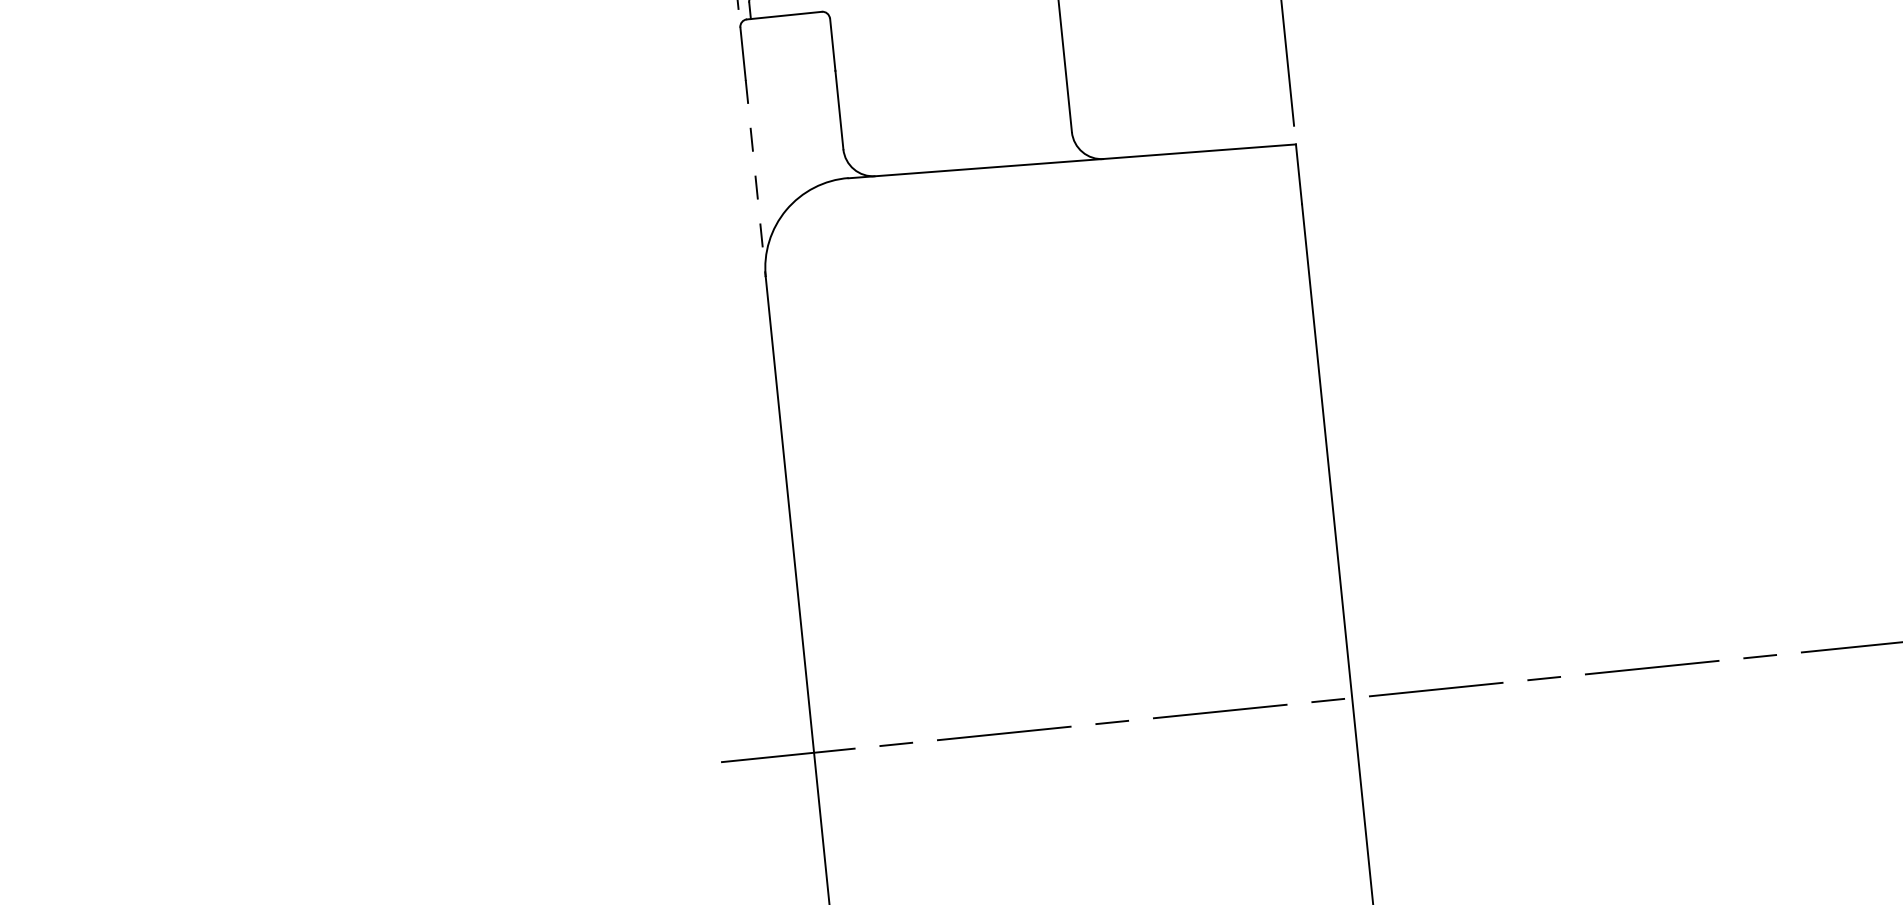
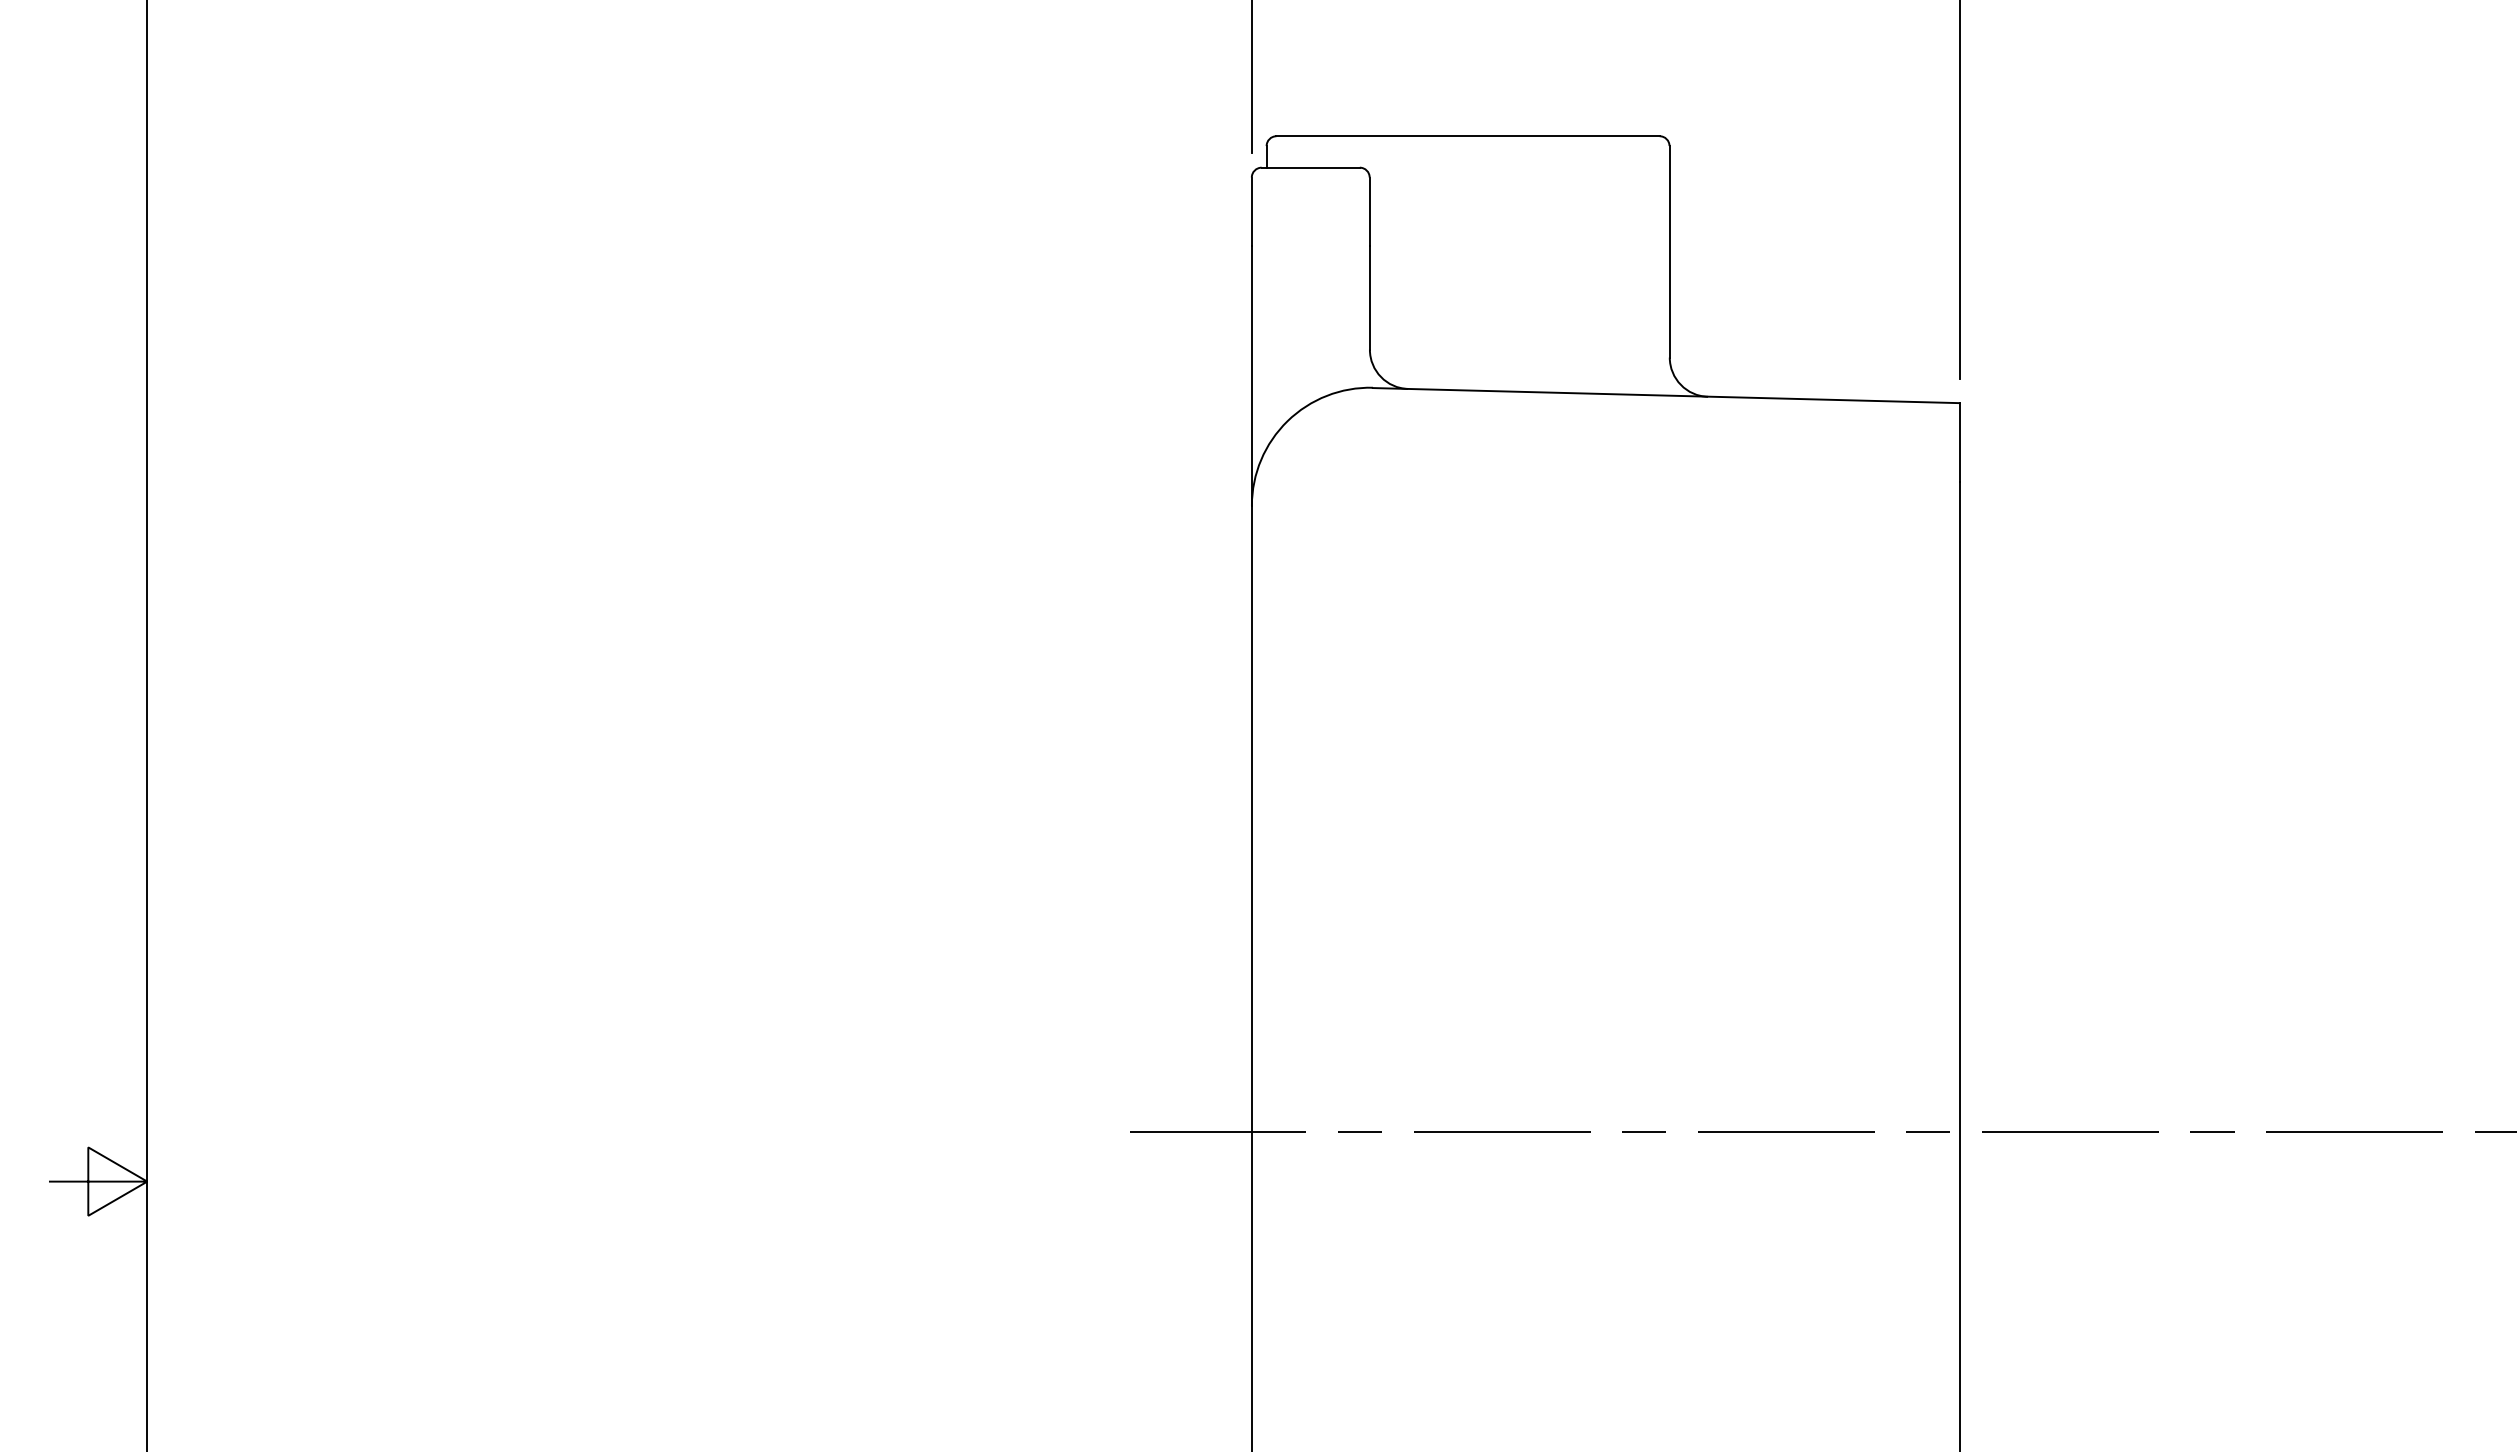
line: (755, 178) -> (1251, 376), dashed -> solid

